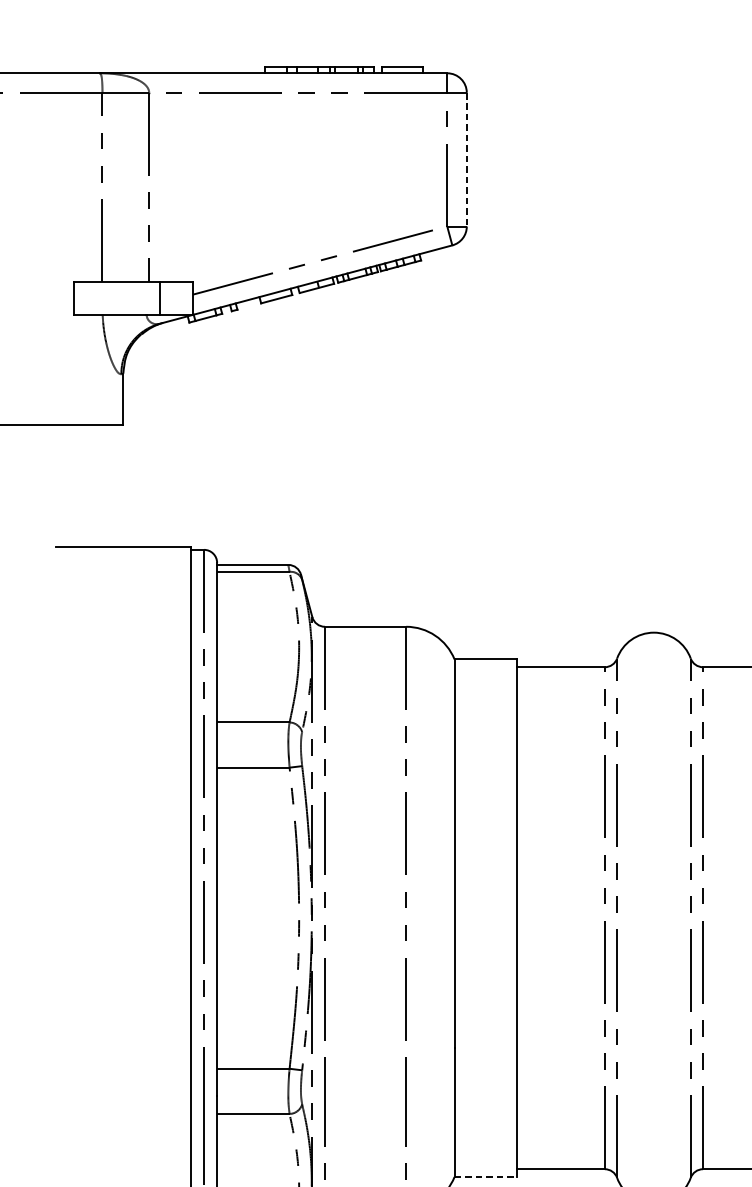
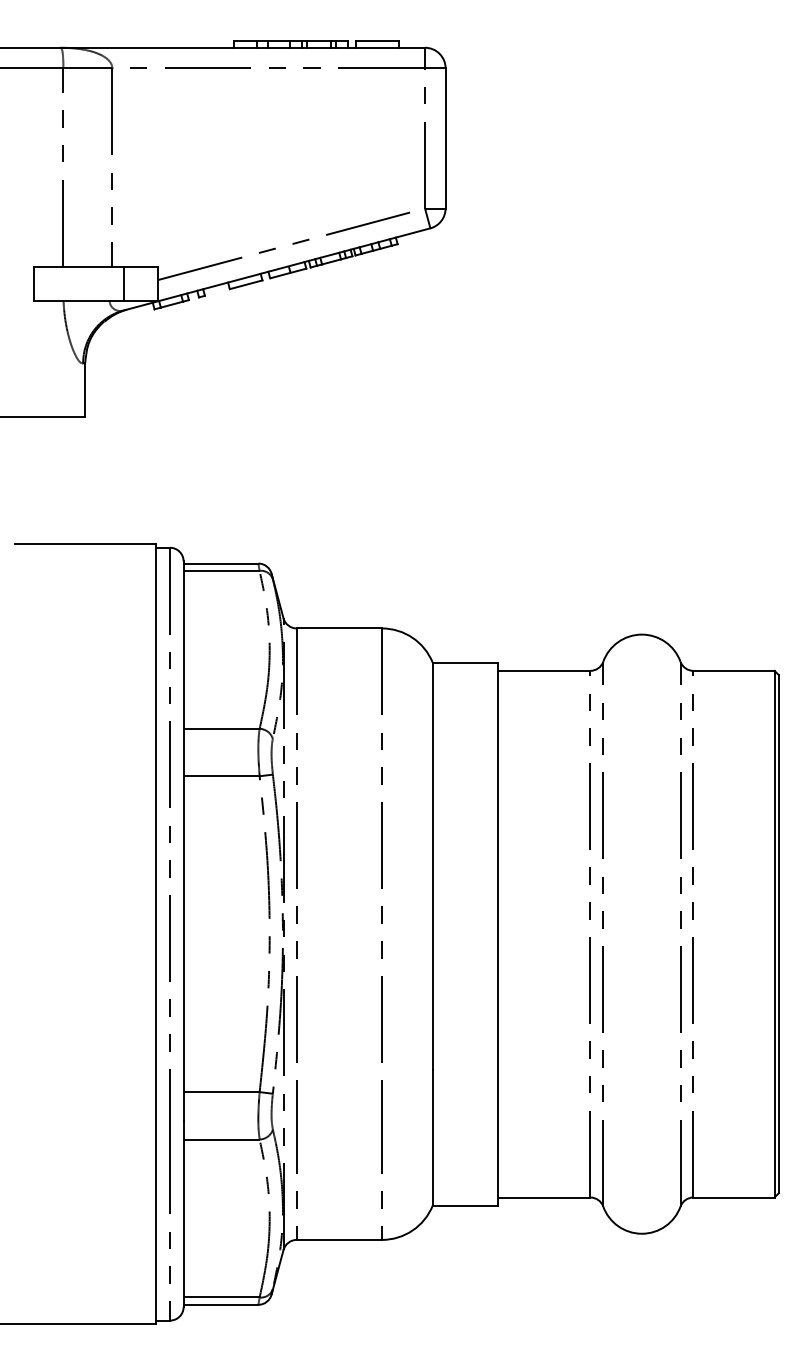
line: (466, 159) -> (445, 138), dashed -> solid
line: (485, 1176) -> (465, 1205), dashed -> solid

